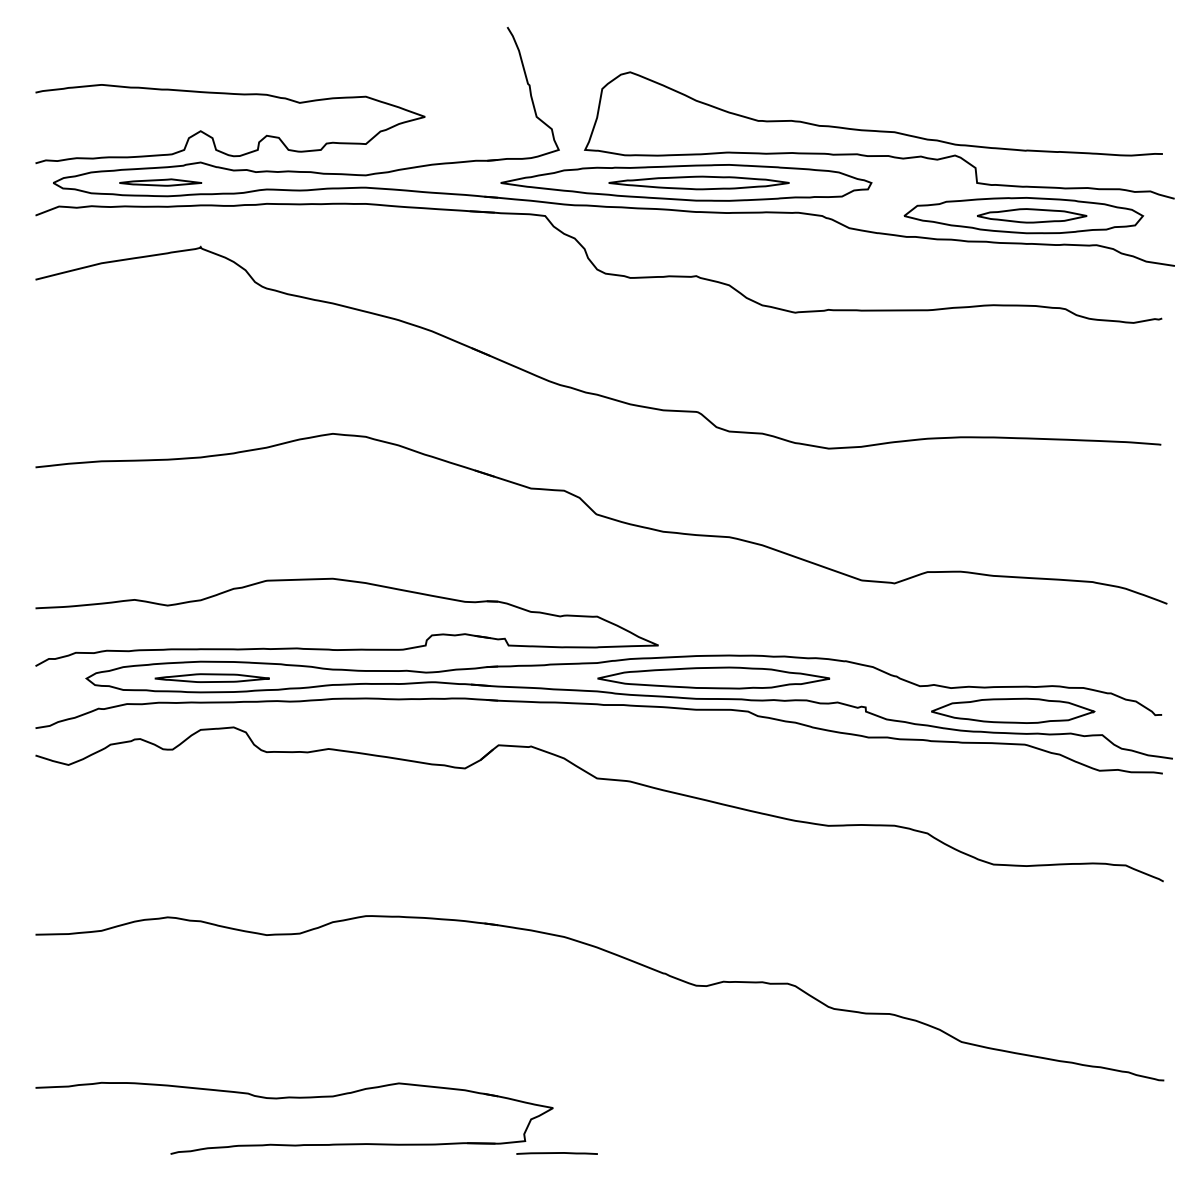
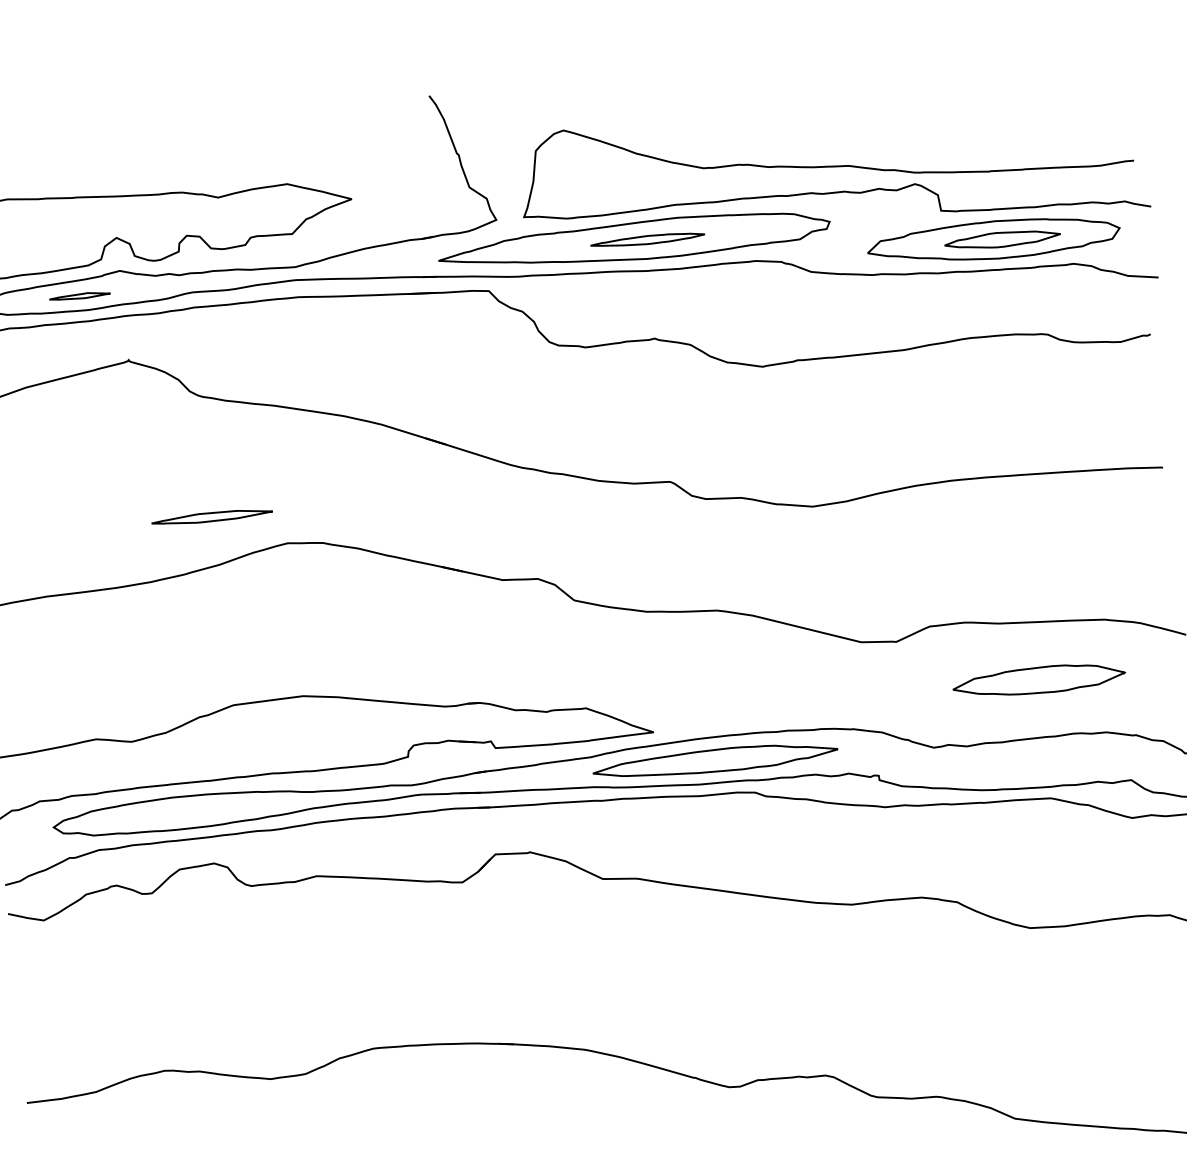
part: (160, 182) -> (79, 296), size x0.7
part: (698, 182) -> (647, 239), size x0.6
part: (211, 677) -> (211, 516), moved
part: (1013, 710) -> (1039, 679), moved

